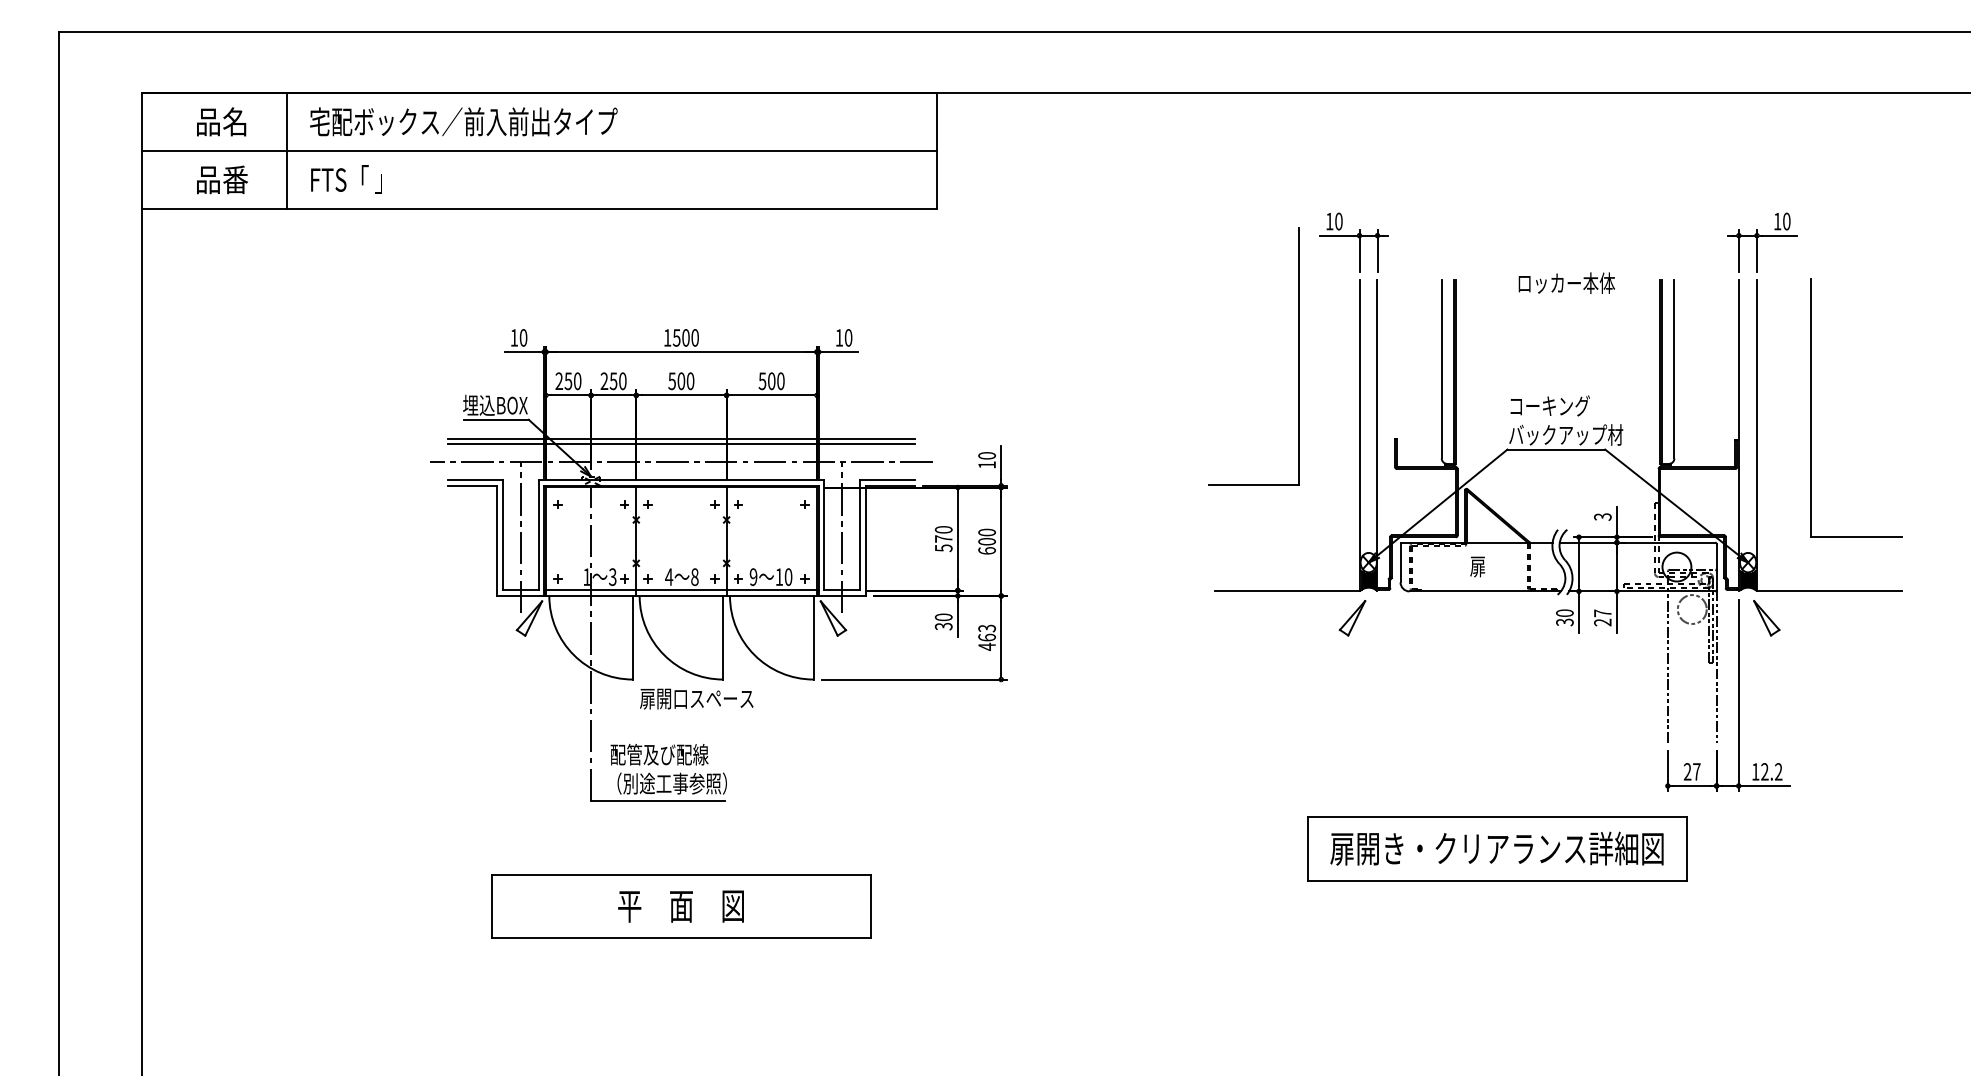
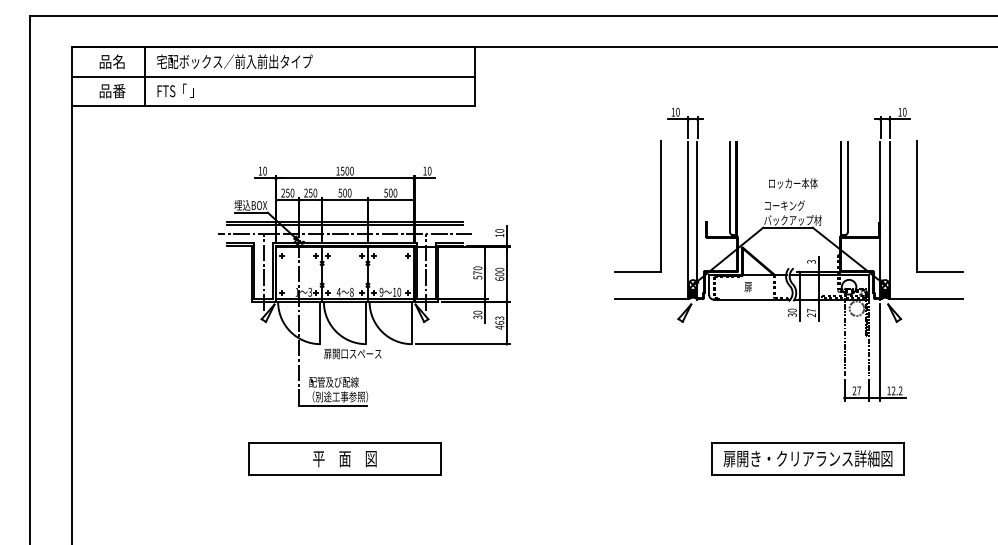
text: (1567, 283) -> (793, 183), moved
part: (1298, 356) -> (660, 206), moved
part: (1496, 848) -> (807, 458), moved

